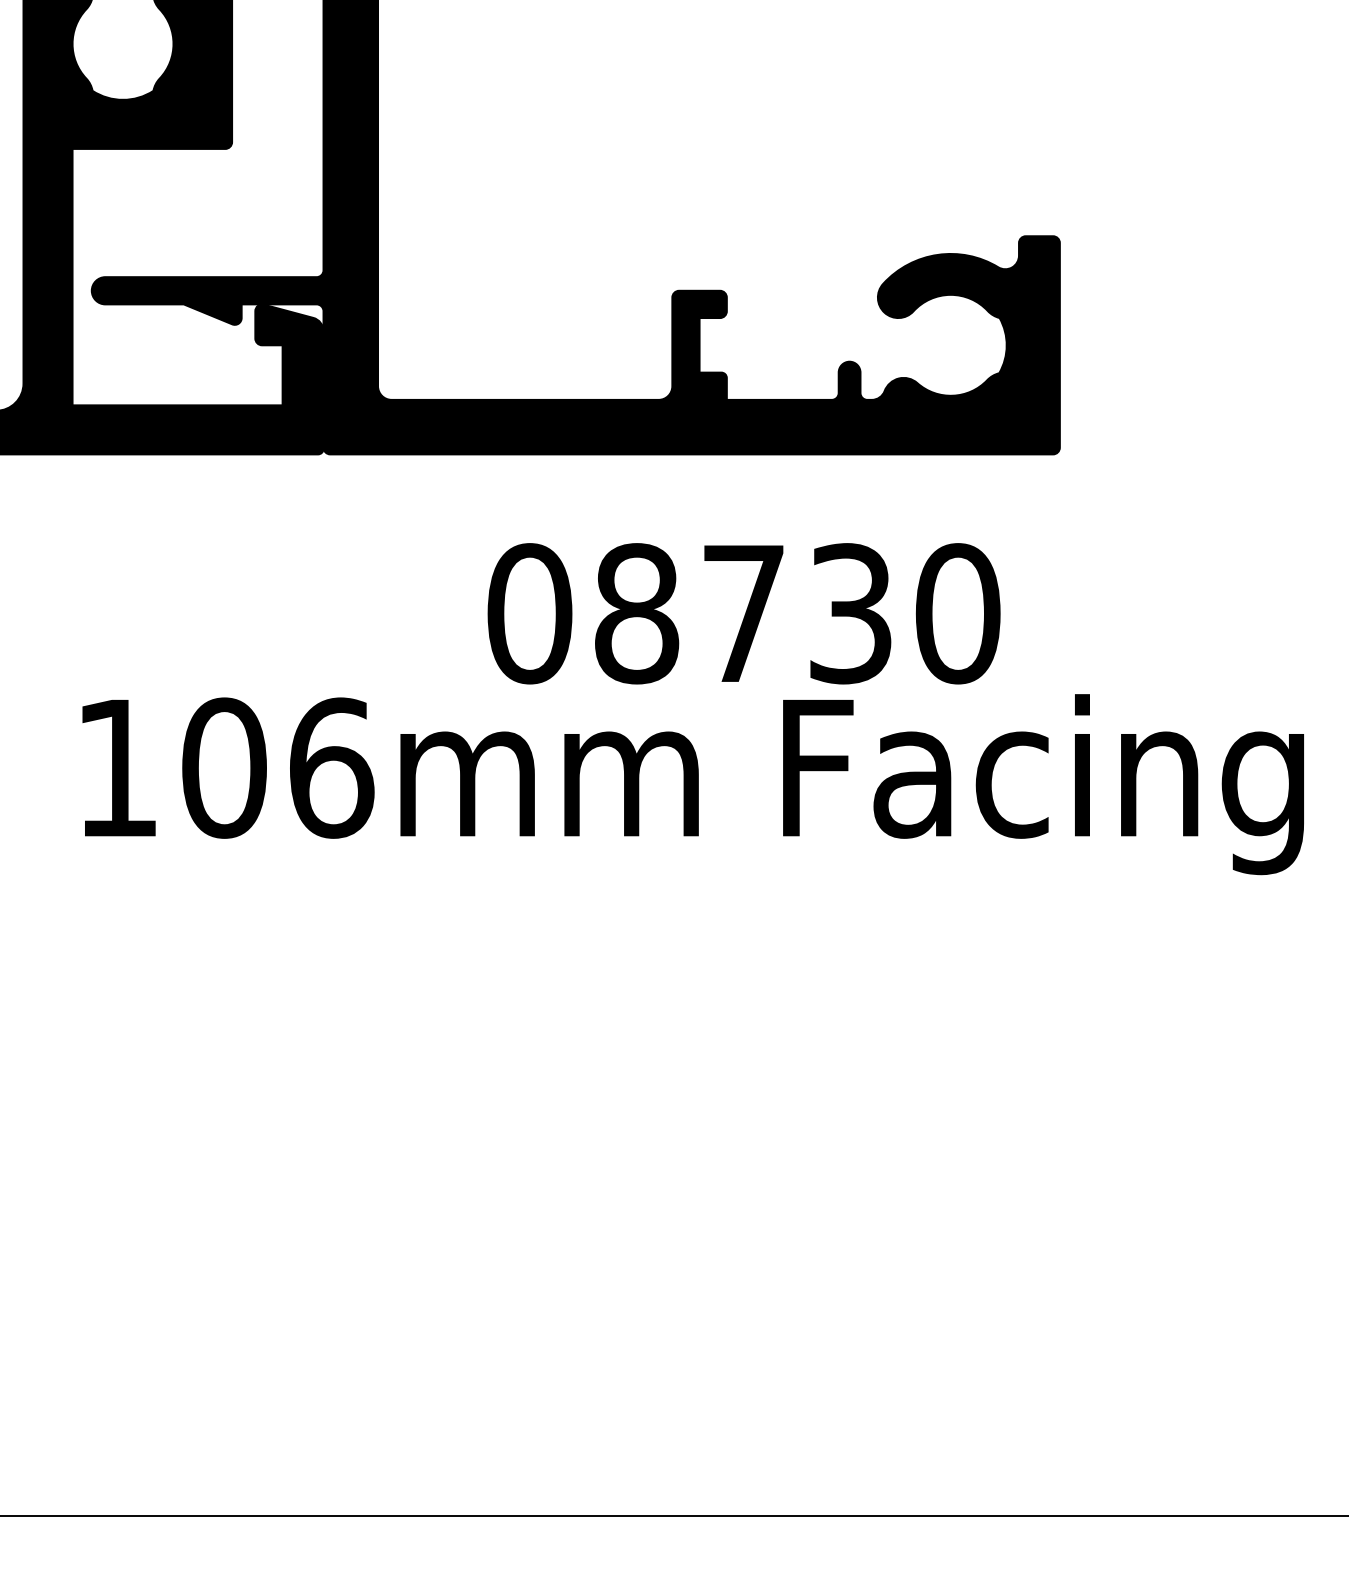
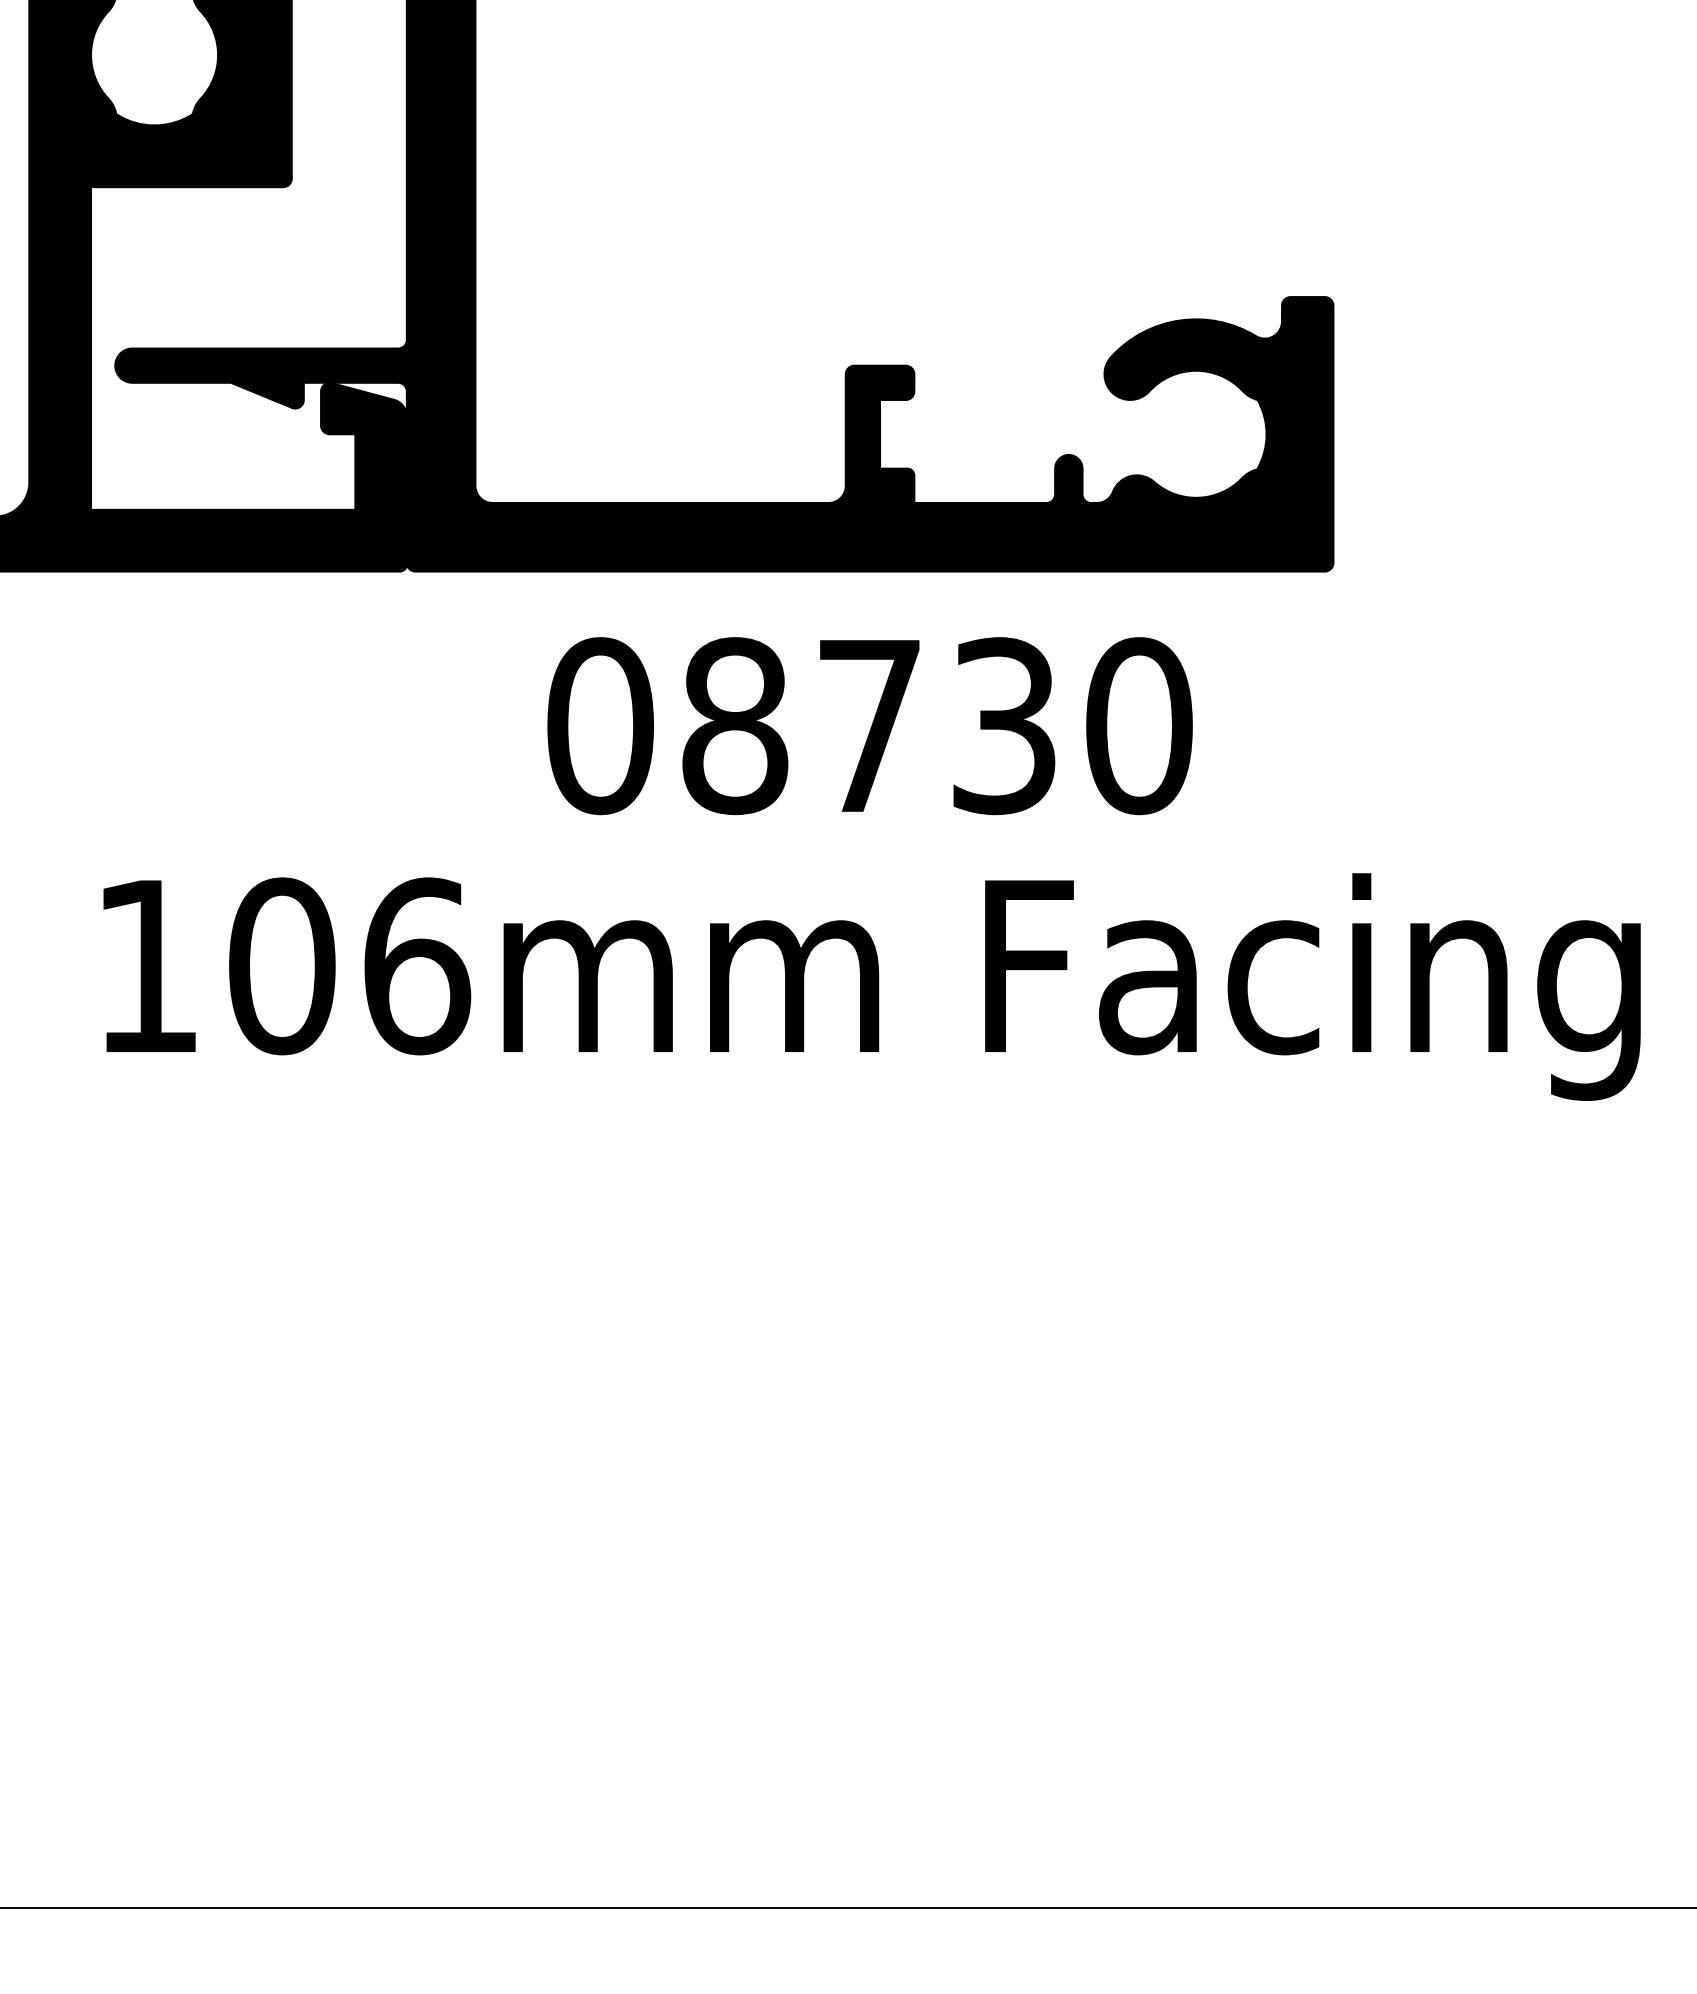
text: (743, 614) -> (869, 726), moved

